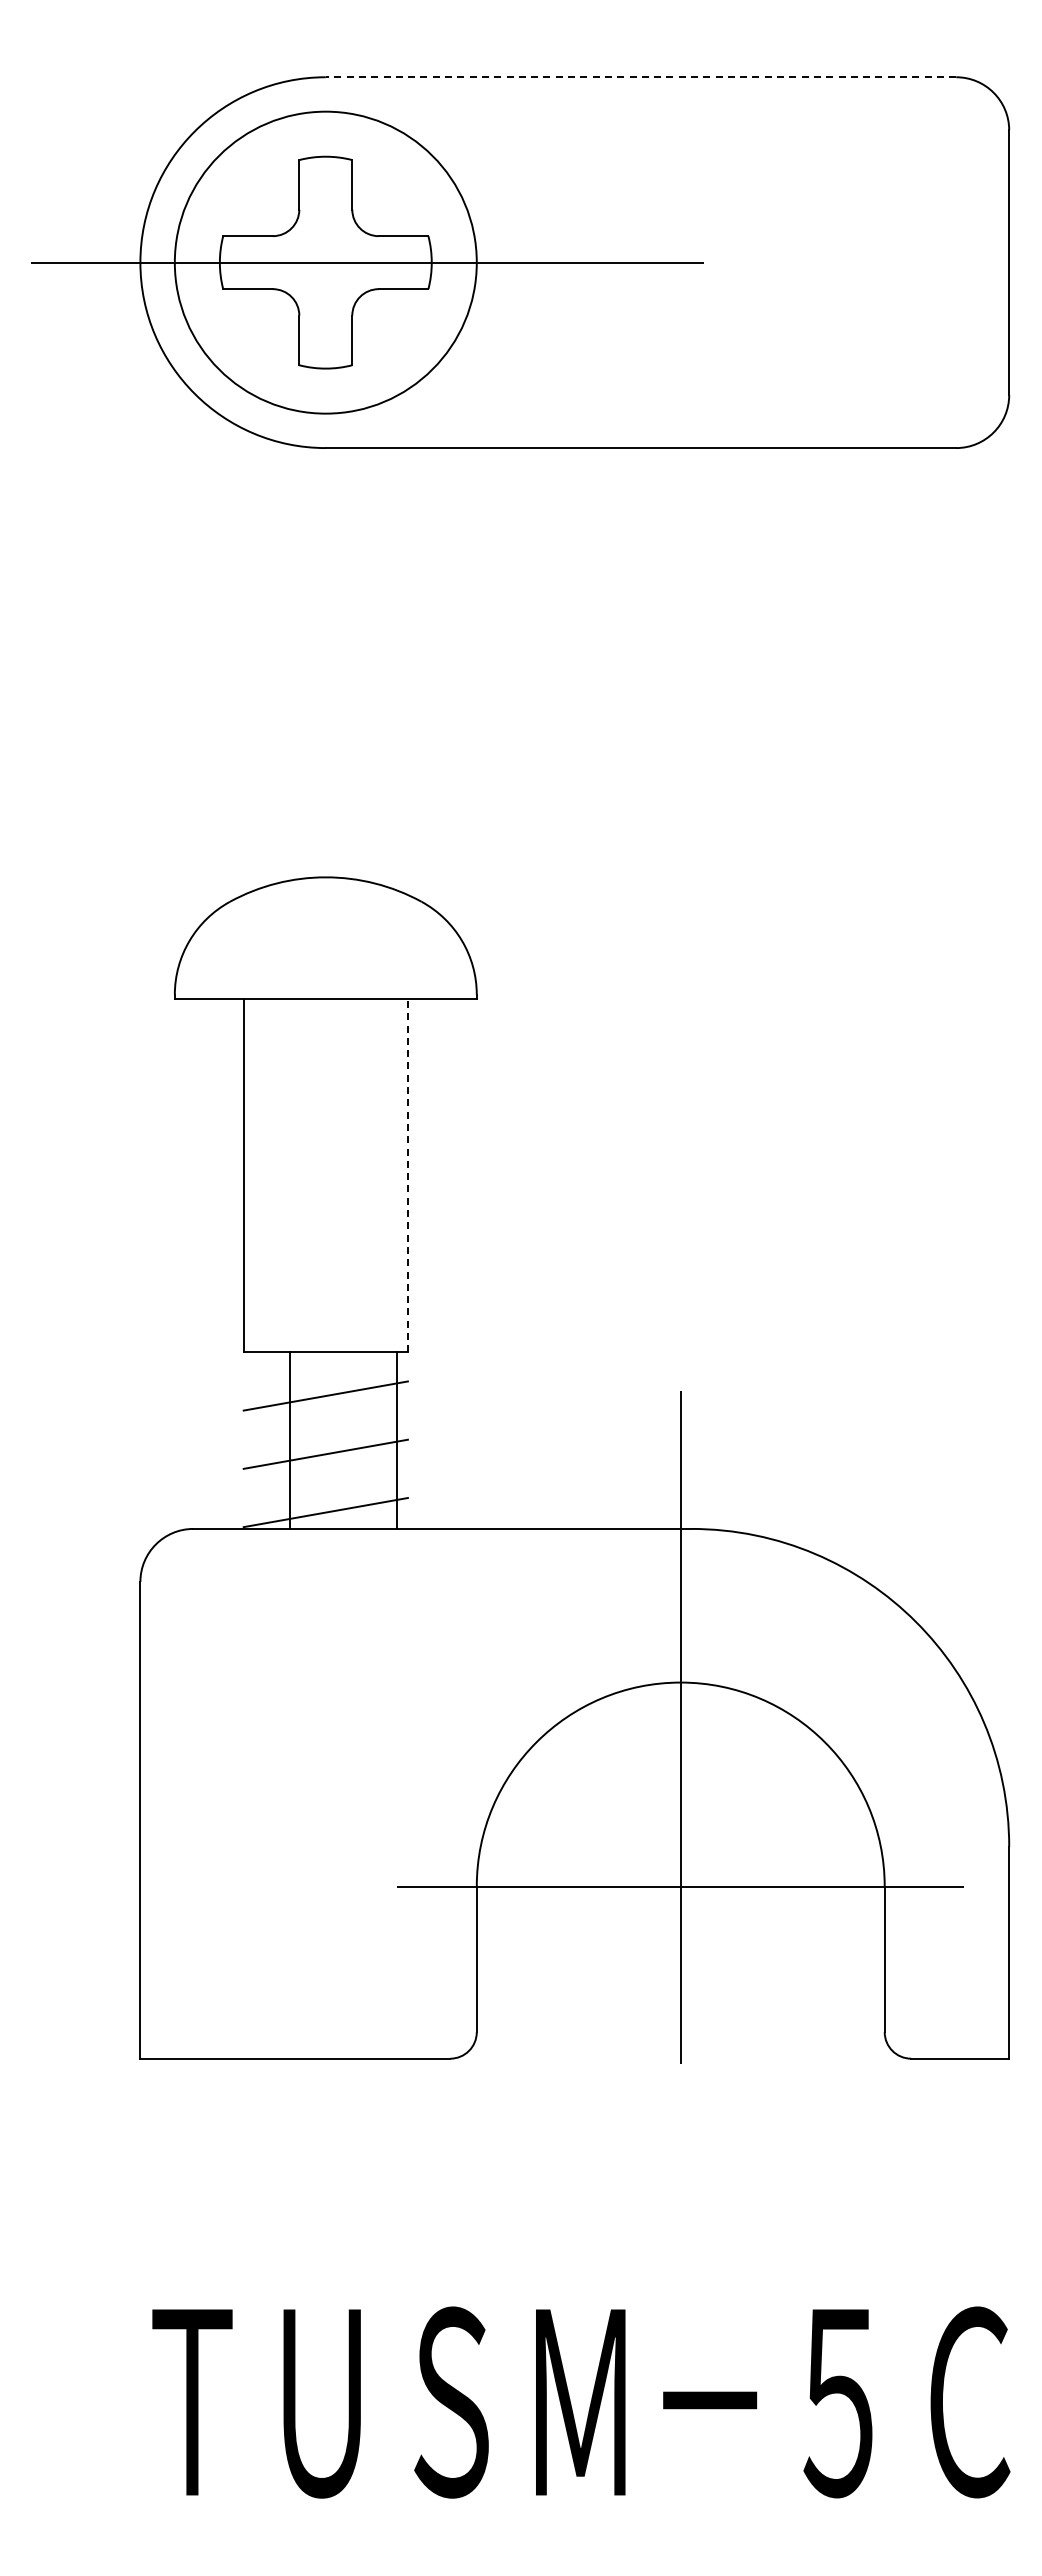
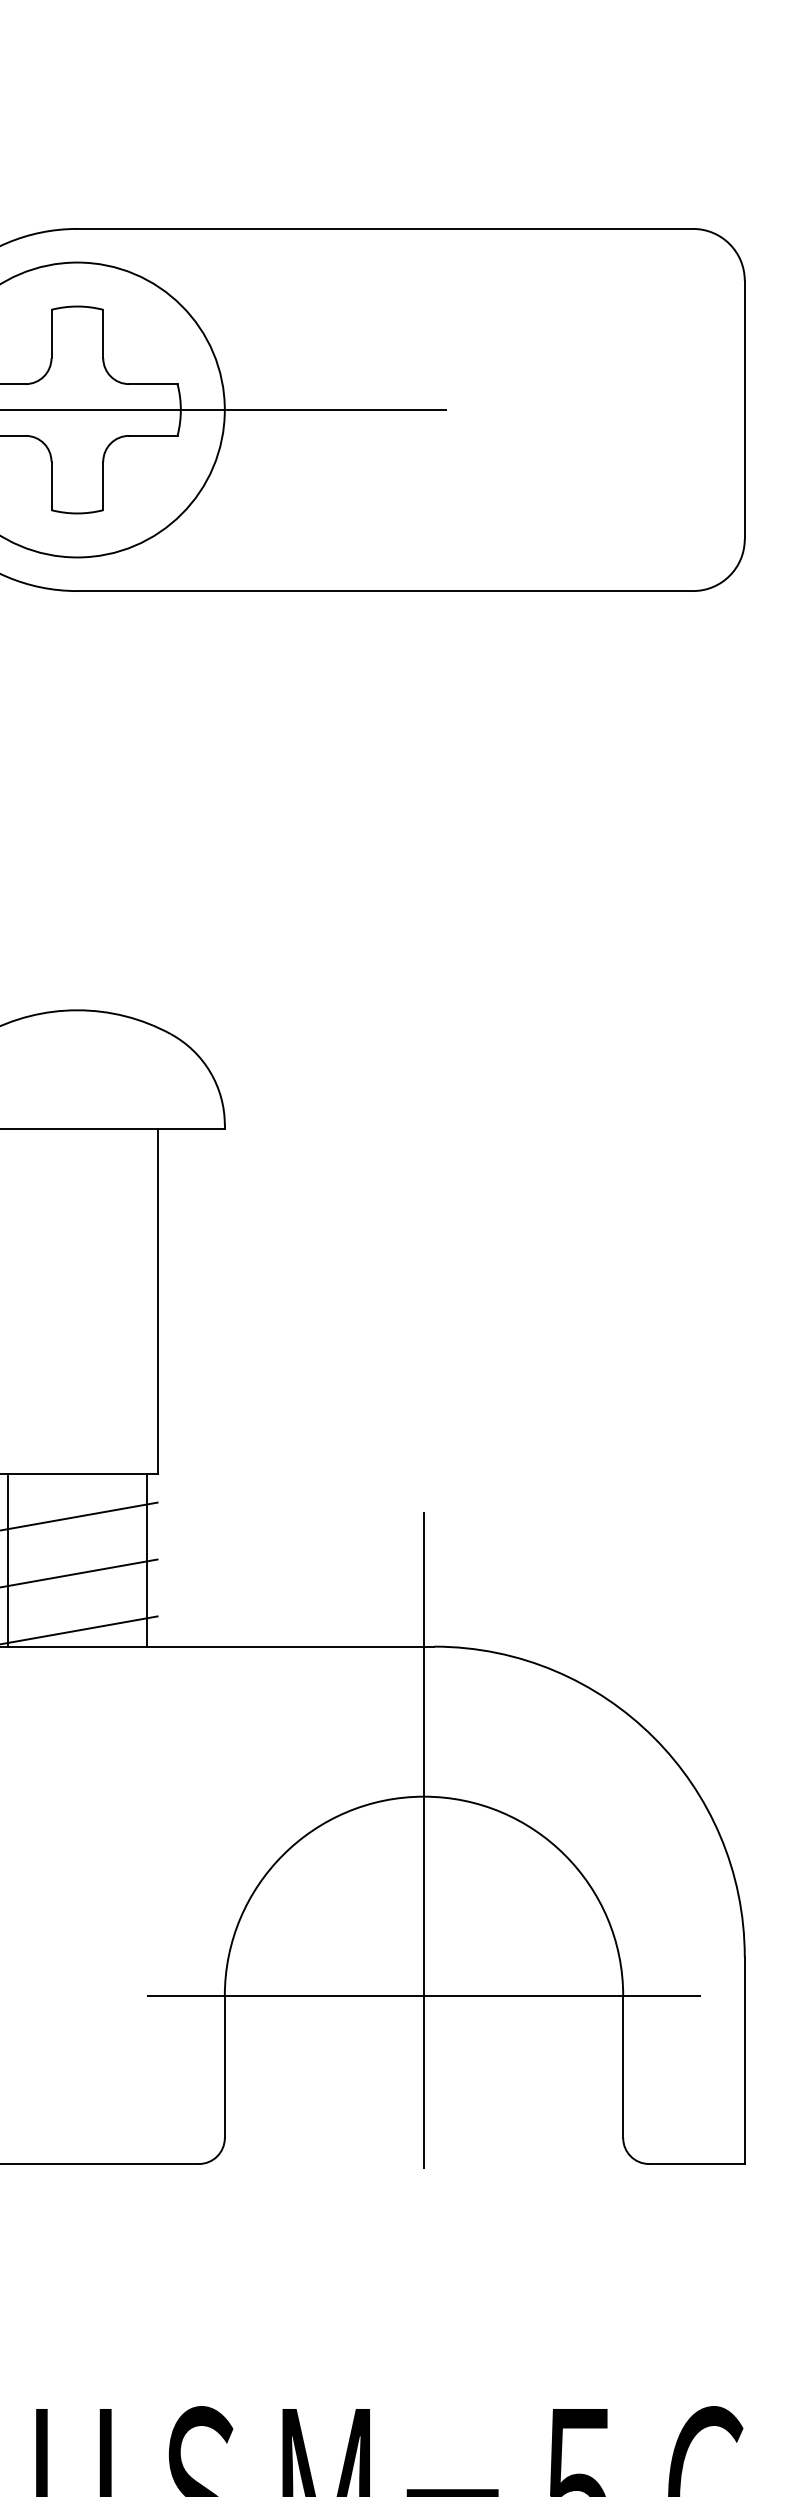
line: (640, 77) -> (384, 229), dashed -> solid
line: (407, 1175) -> (157, 1301), dashed -> solid
line: (290, 1440) -> (7, 1560), moved

